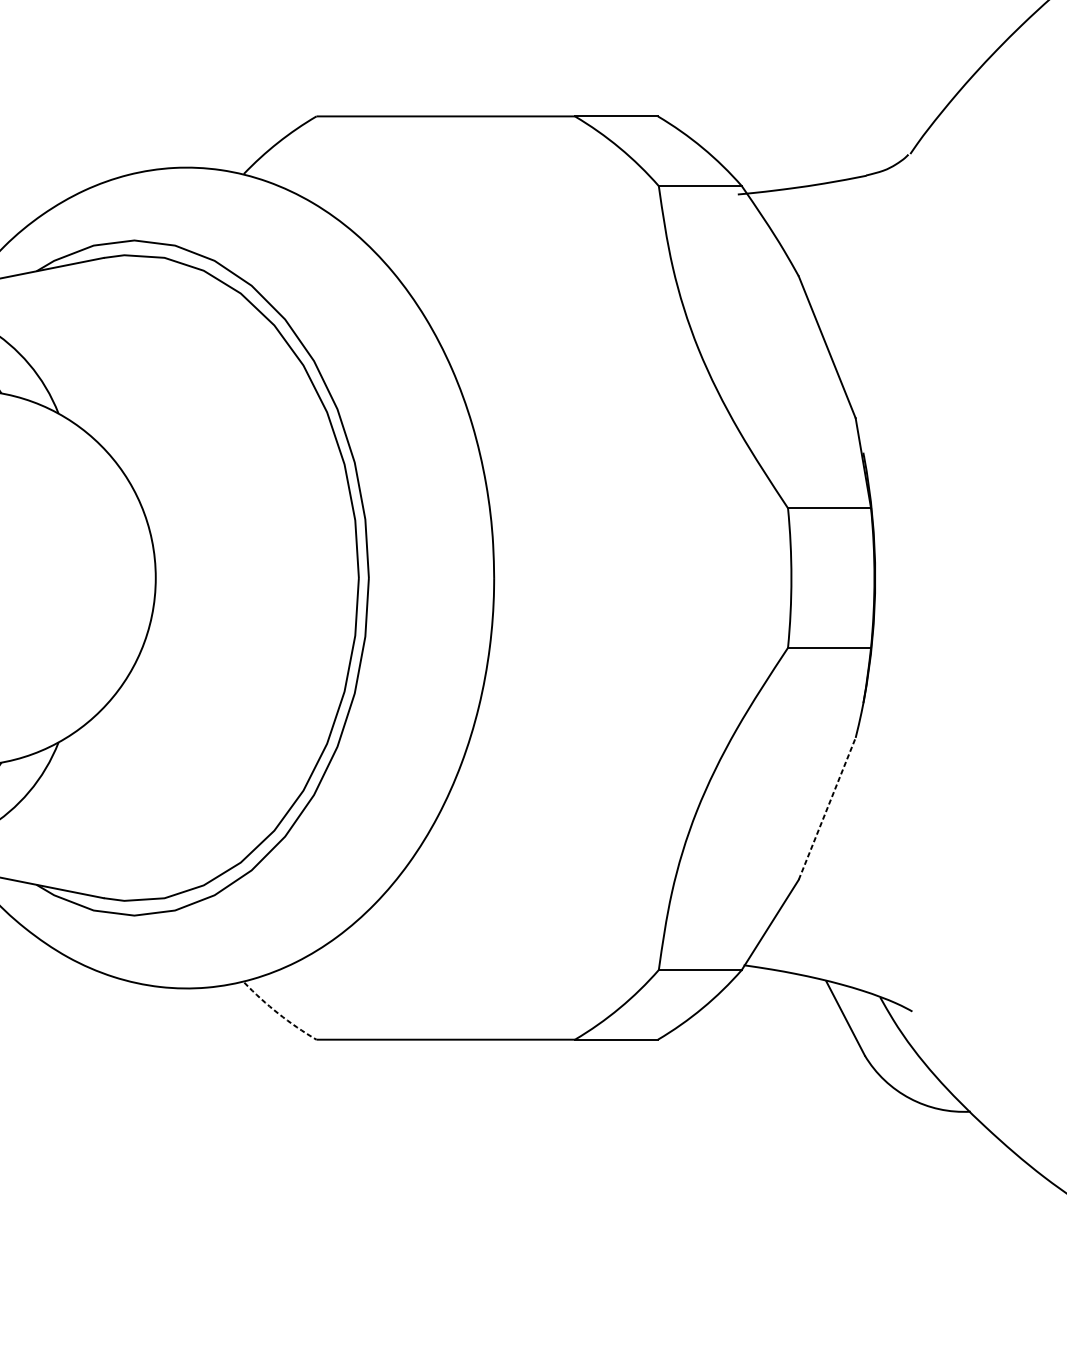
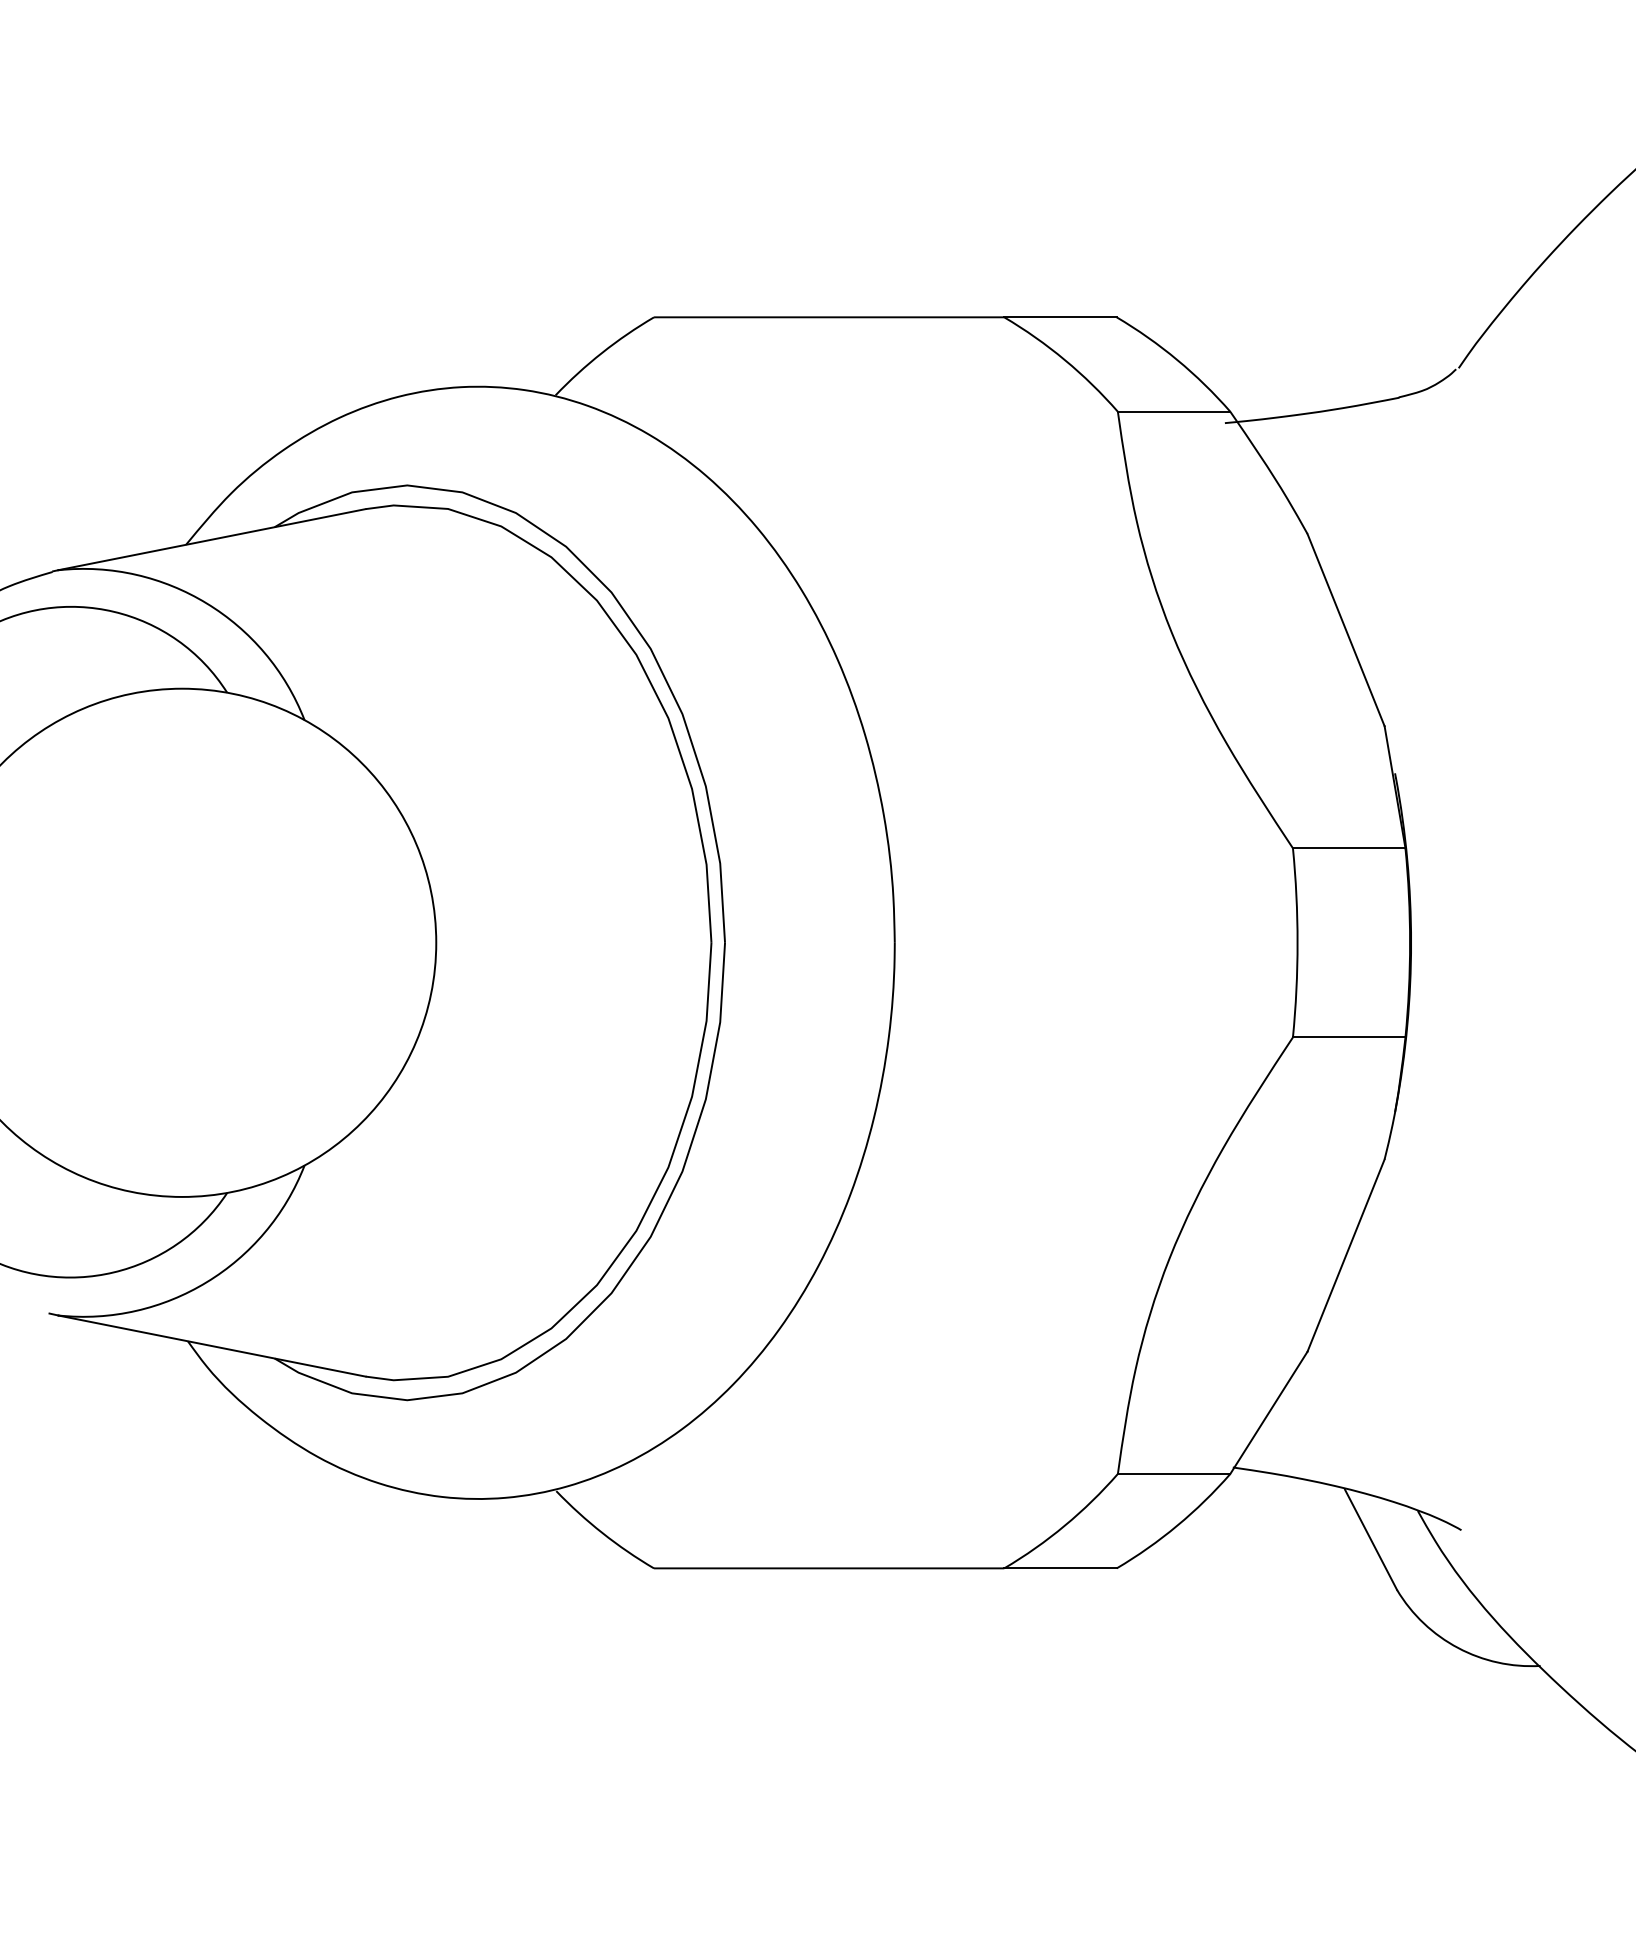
line: (827, 808) -> (1346, 1255), dashed -> solid
arc: (278, 1013) -> (602, 1533), dashed -> solid

